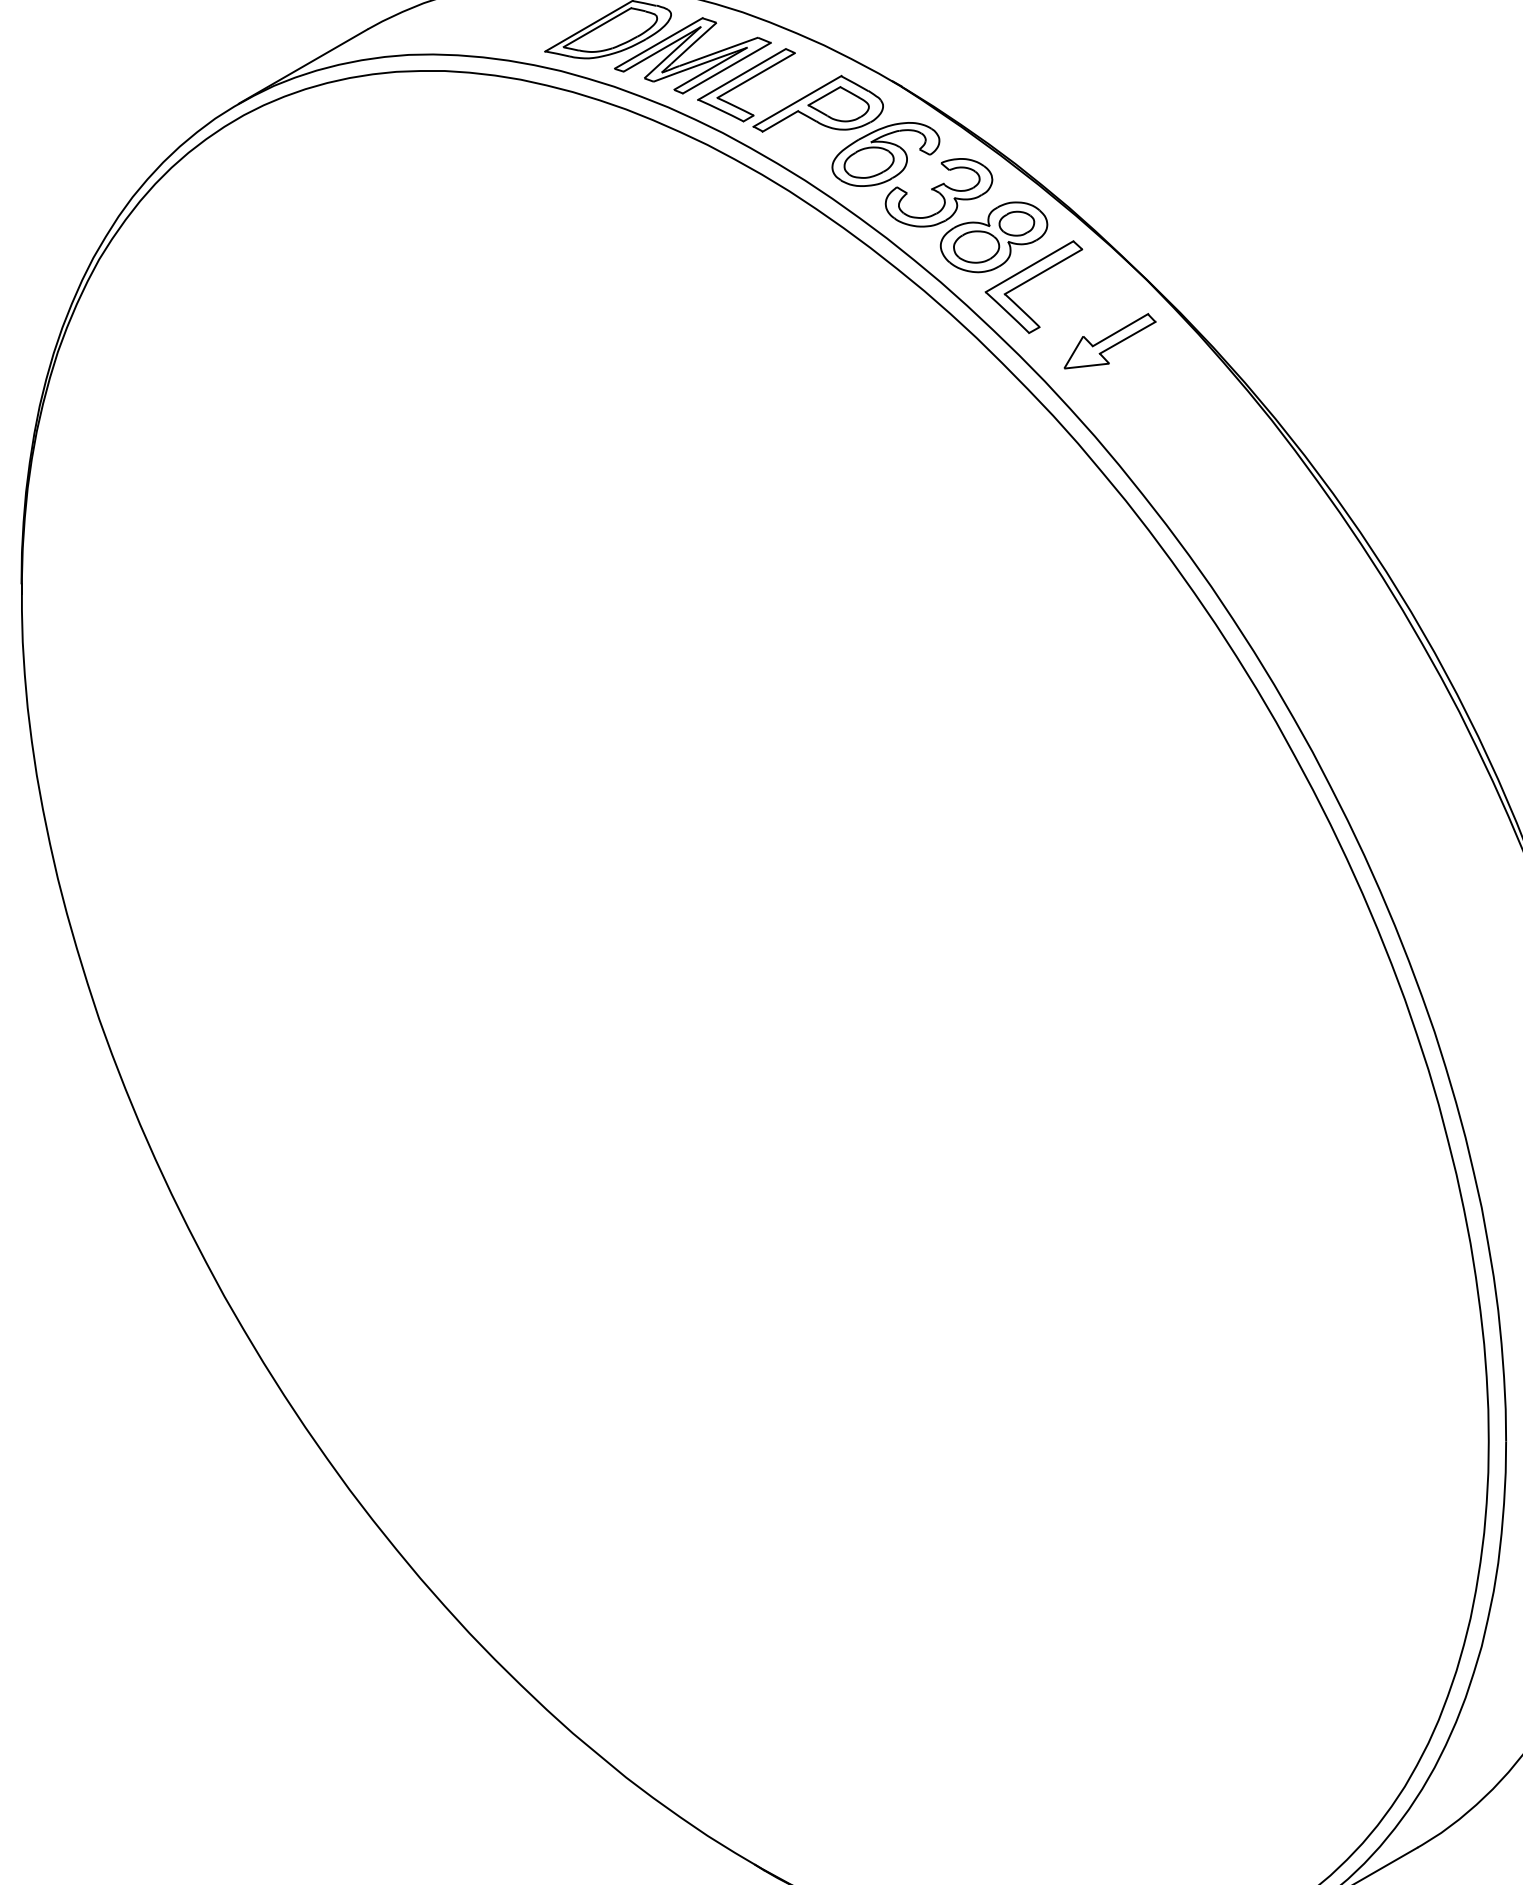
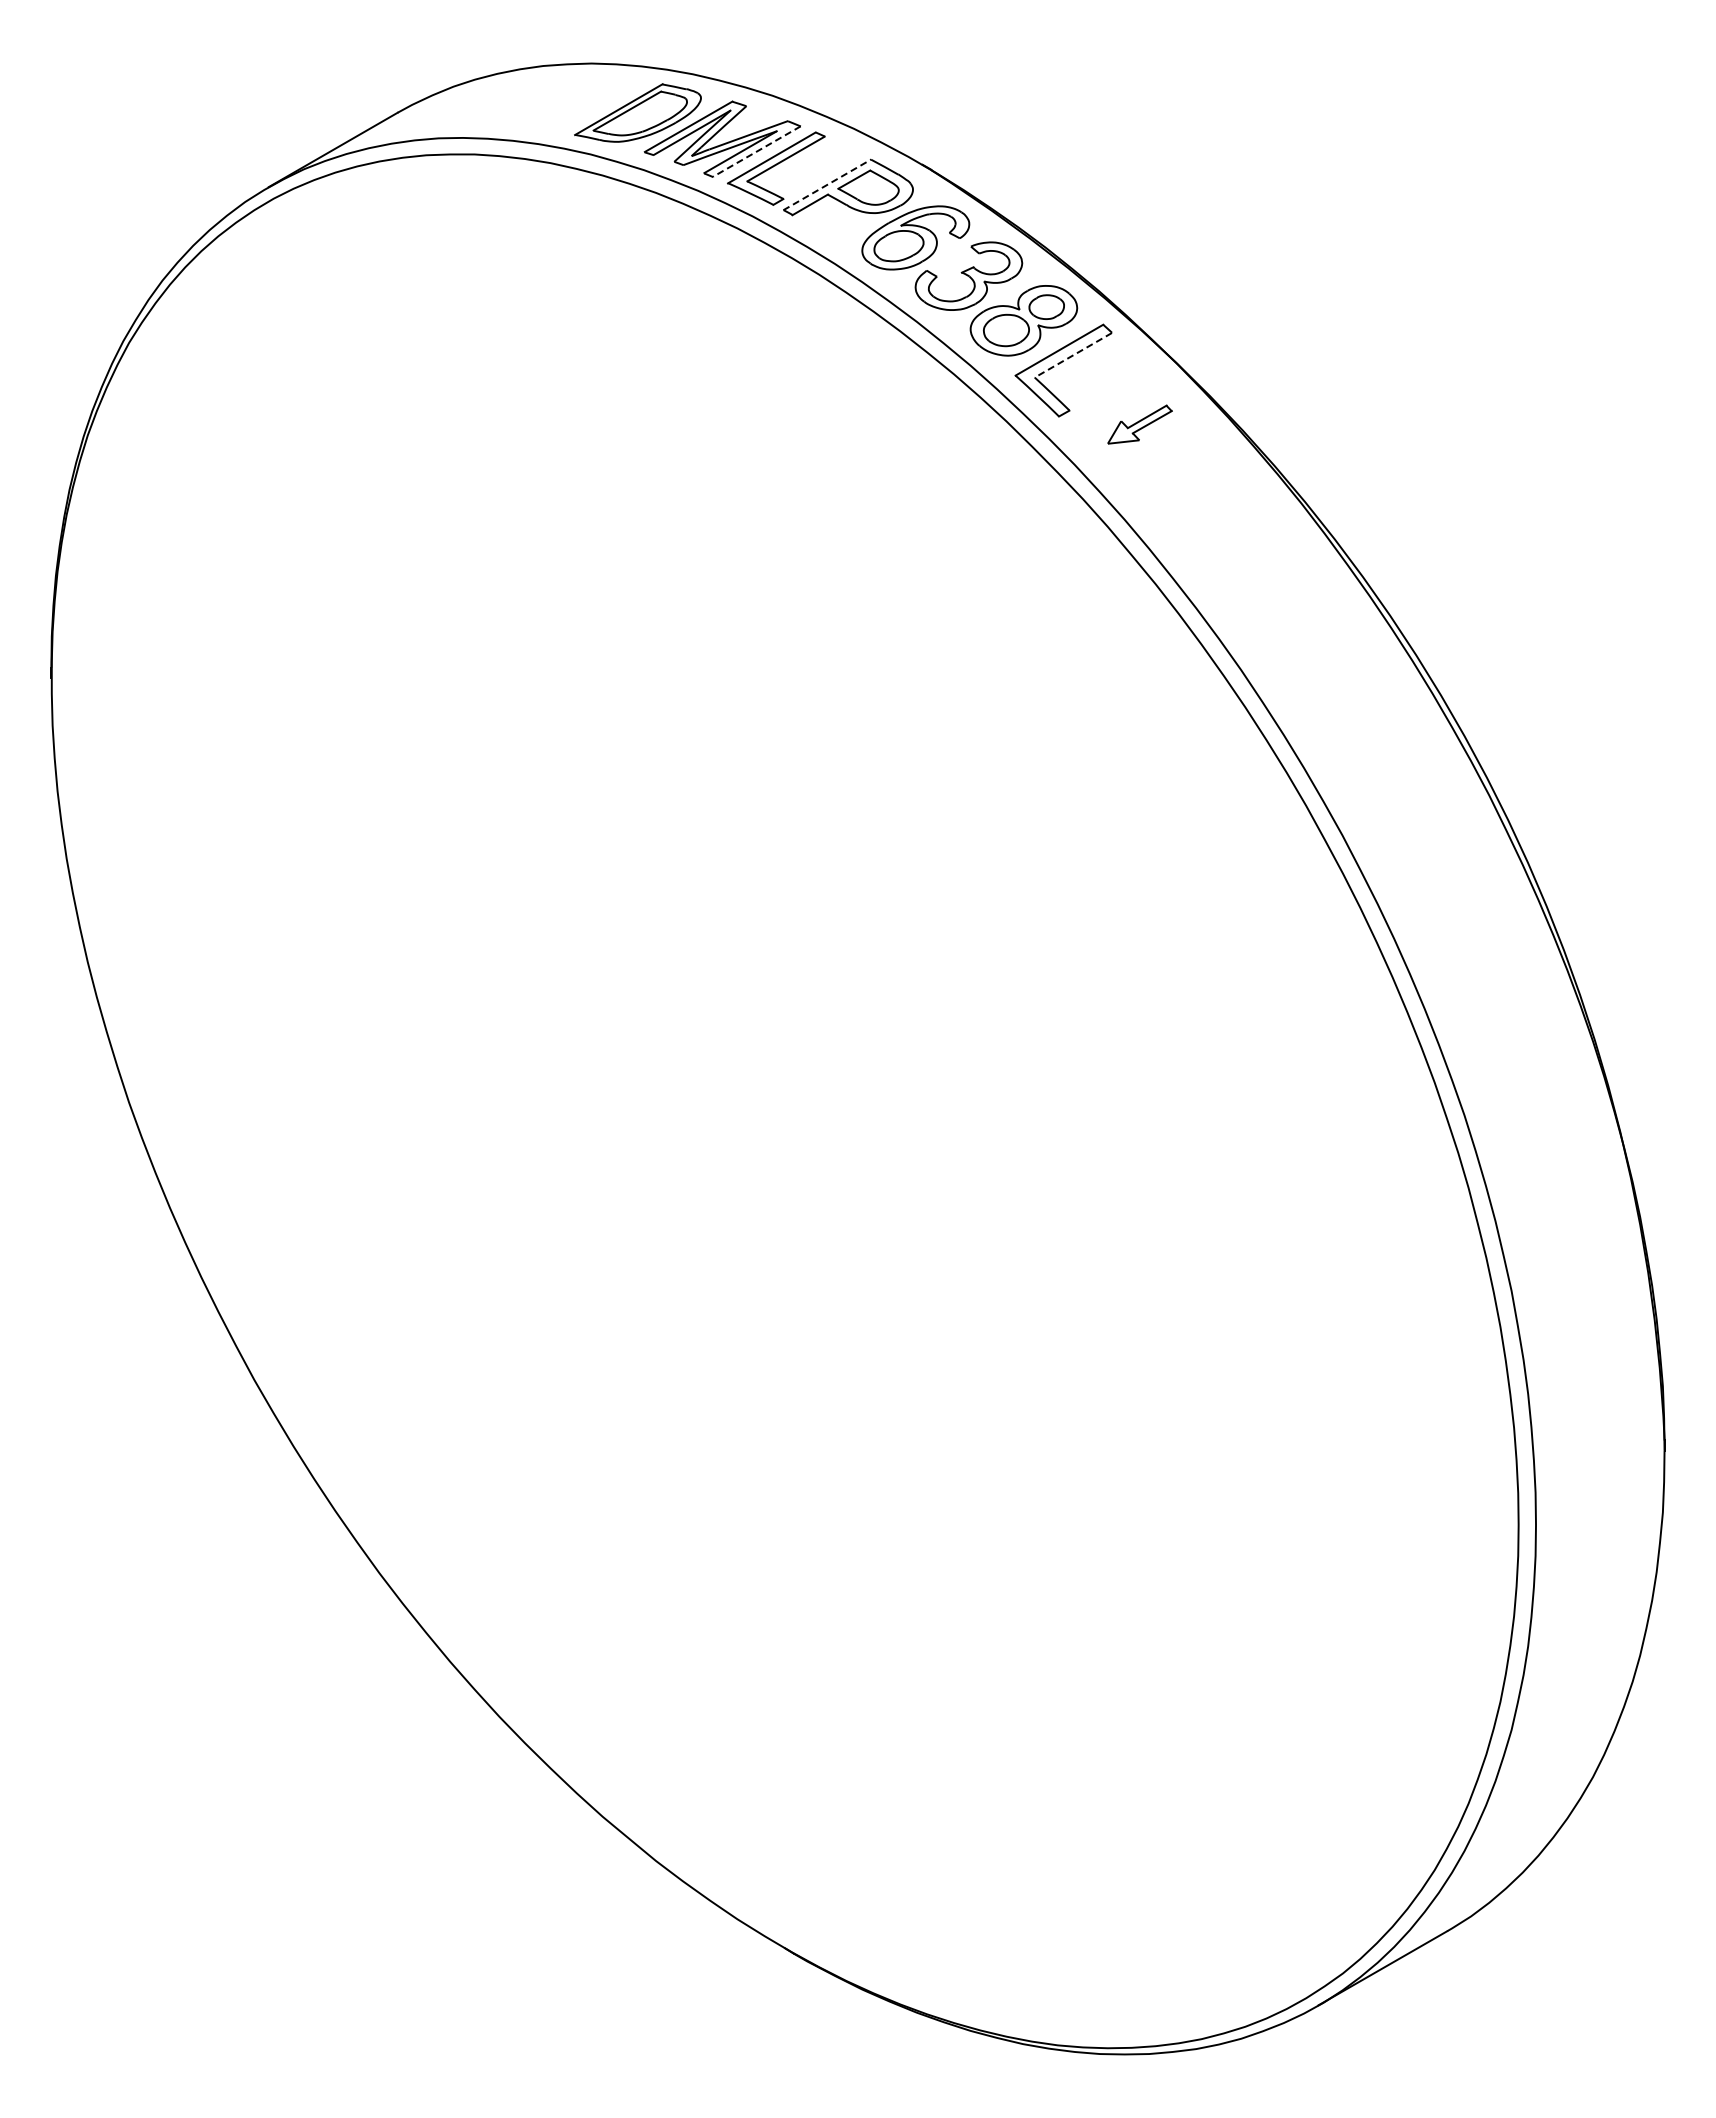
line: (726, 68) -> (756, 151), solid -> dashed
line: (797, 101) -> (827, 184), solid -> dashed
line: (1043, 272) -> (1073, 355), solid -> dashed
part: (1109, 341) -> (1139, 424), size x0.7

